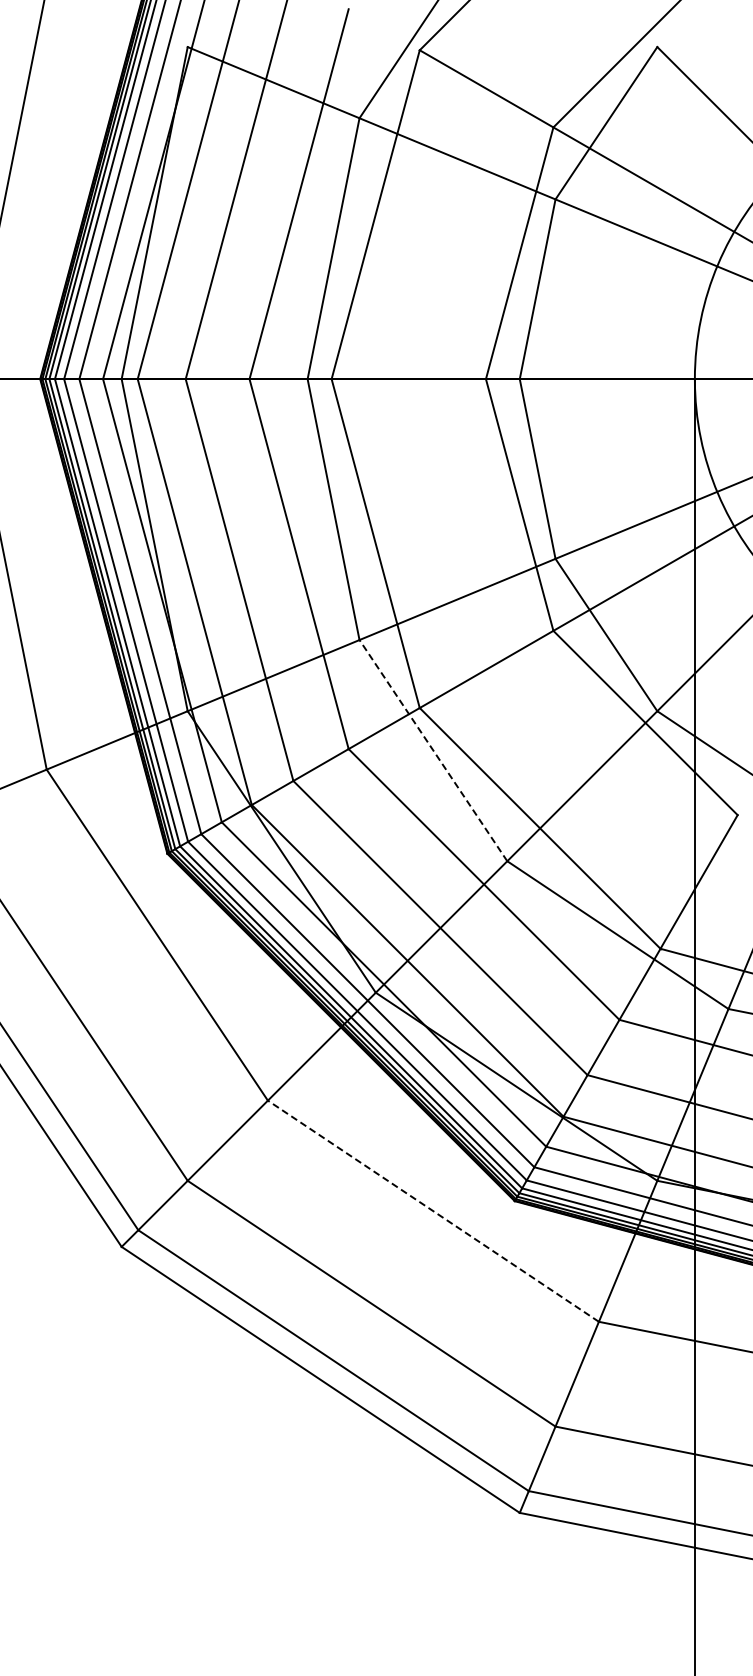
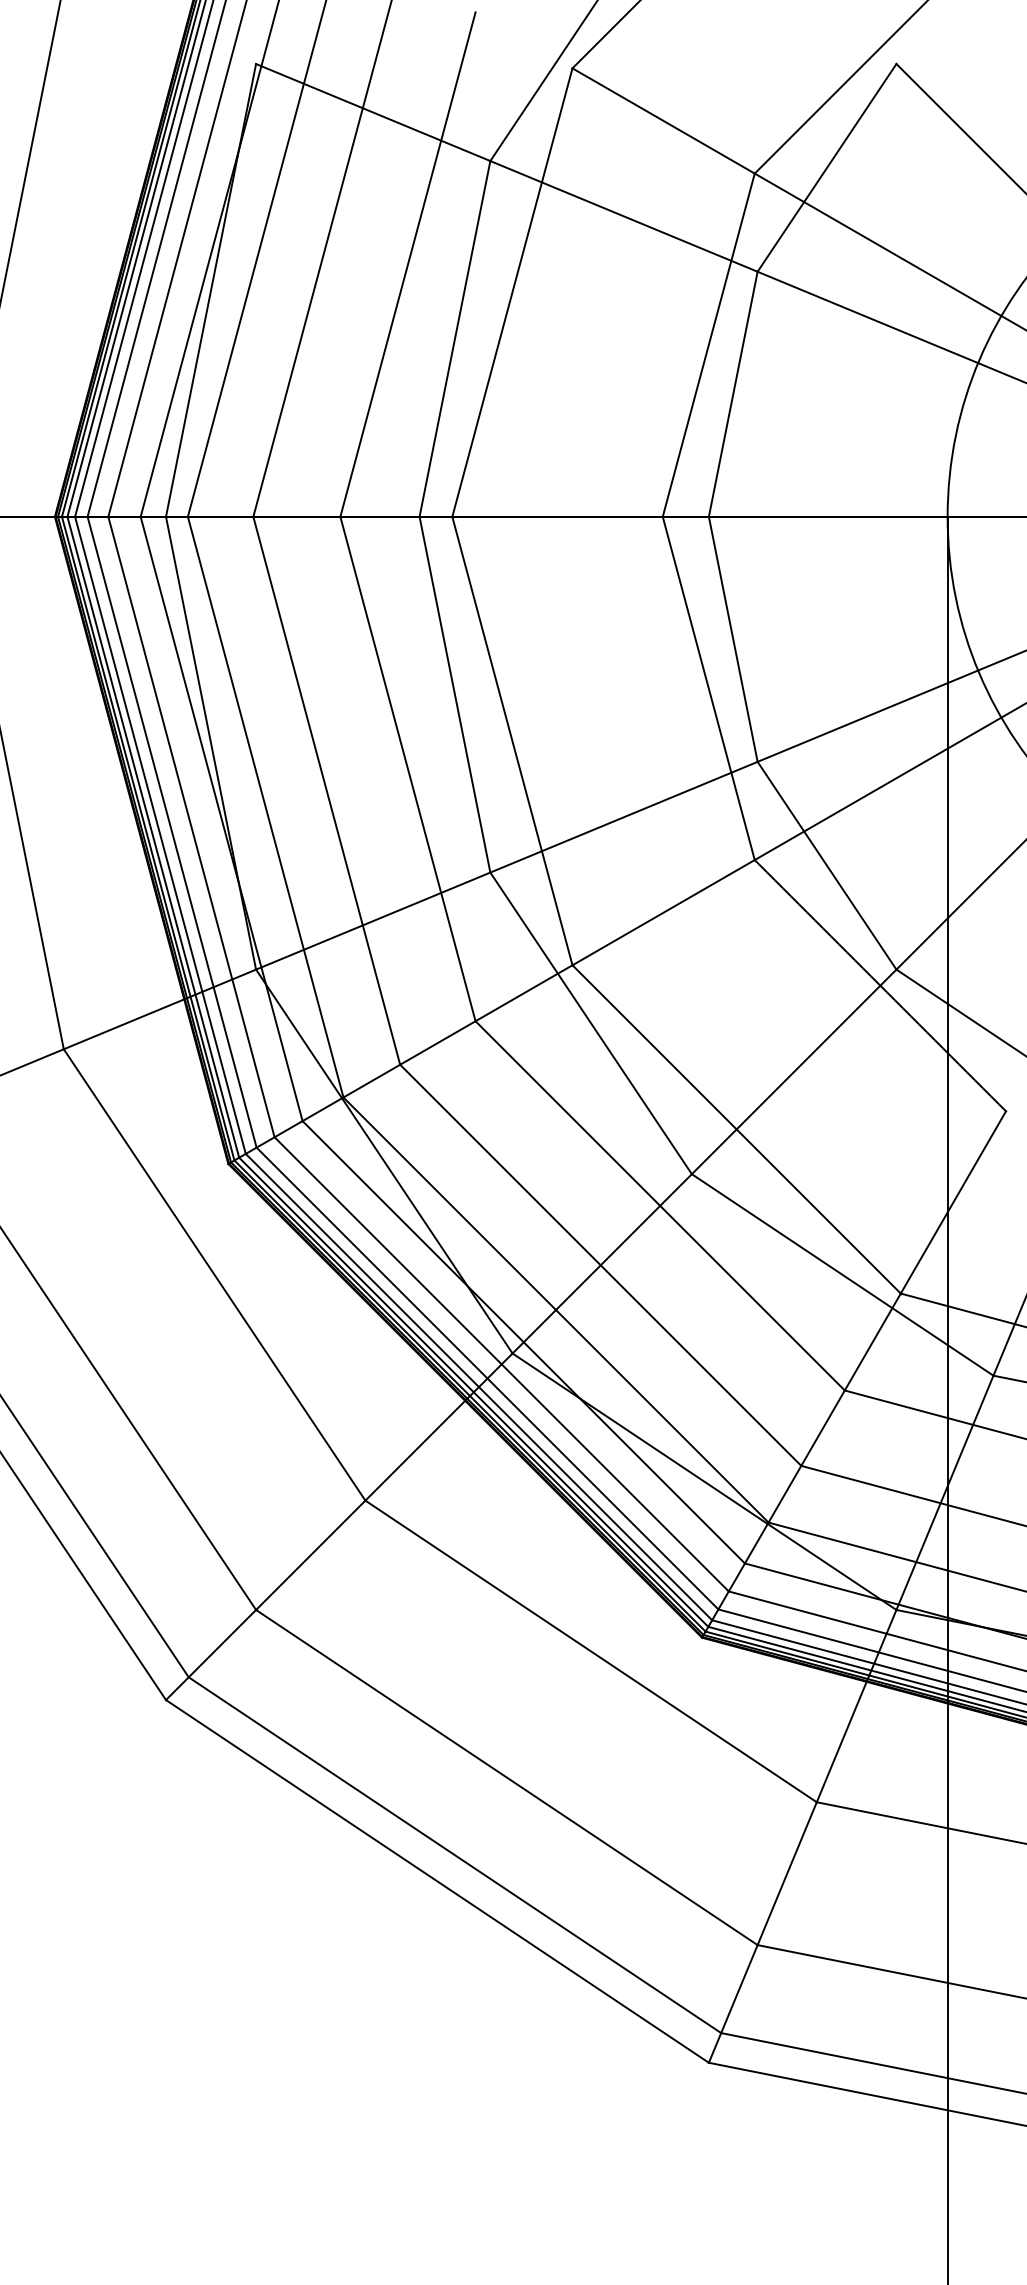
line: (433, 750) -> (591, 1023), dashed -> solid
line: (433, 1210) -> (591, 1650), dashed -> solid

